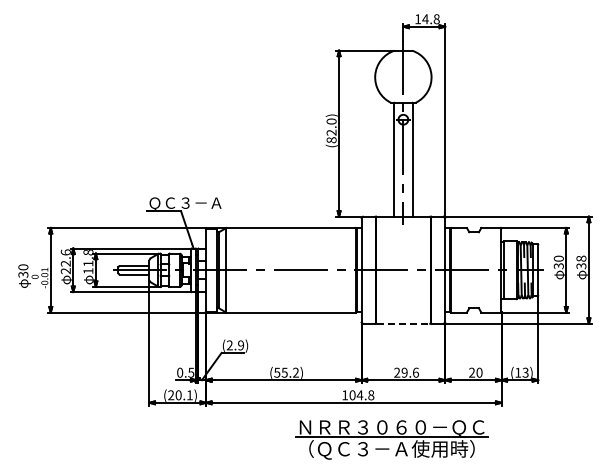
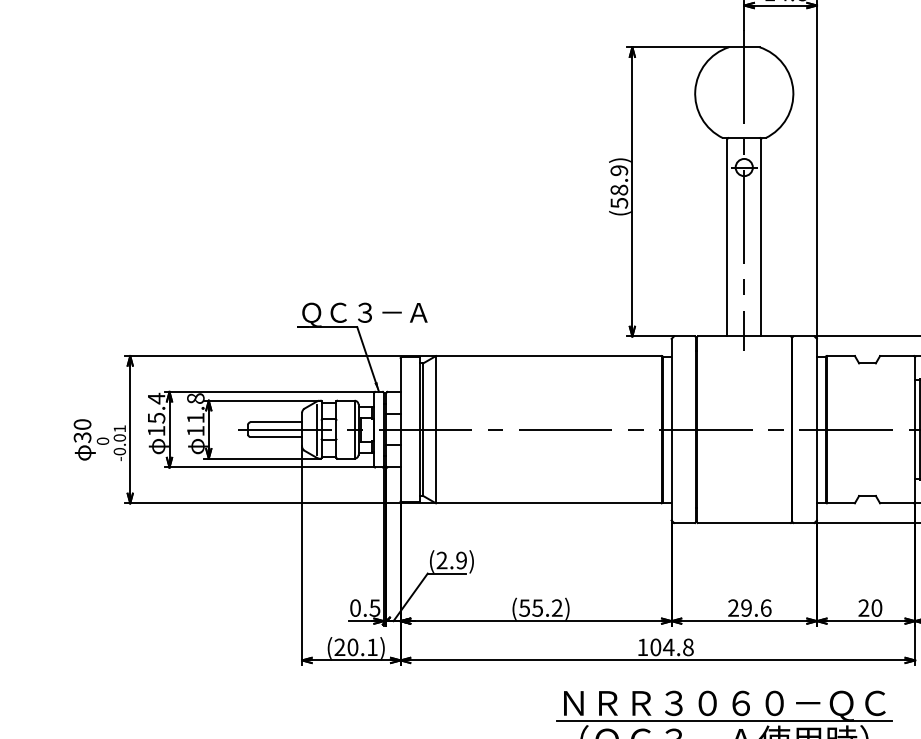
text: (331, 130) -> (619, 186), (82.0) -> (58.9)
text: (65, 261) -> (155, 414), 22.6 -> 15.4
line: (403, 323) -> (744, 522), dashed -> solid

